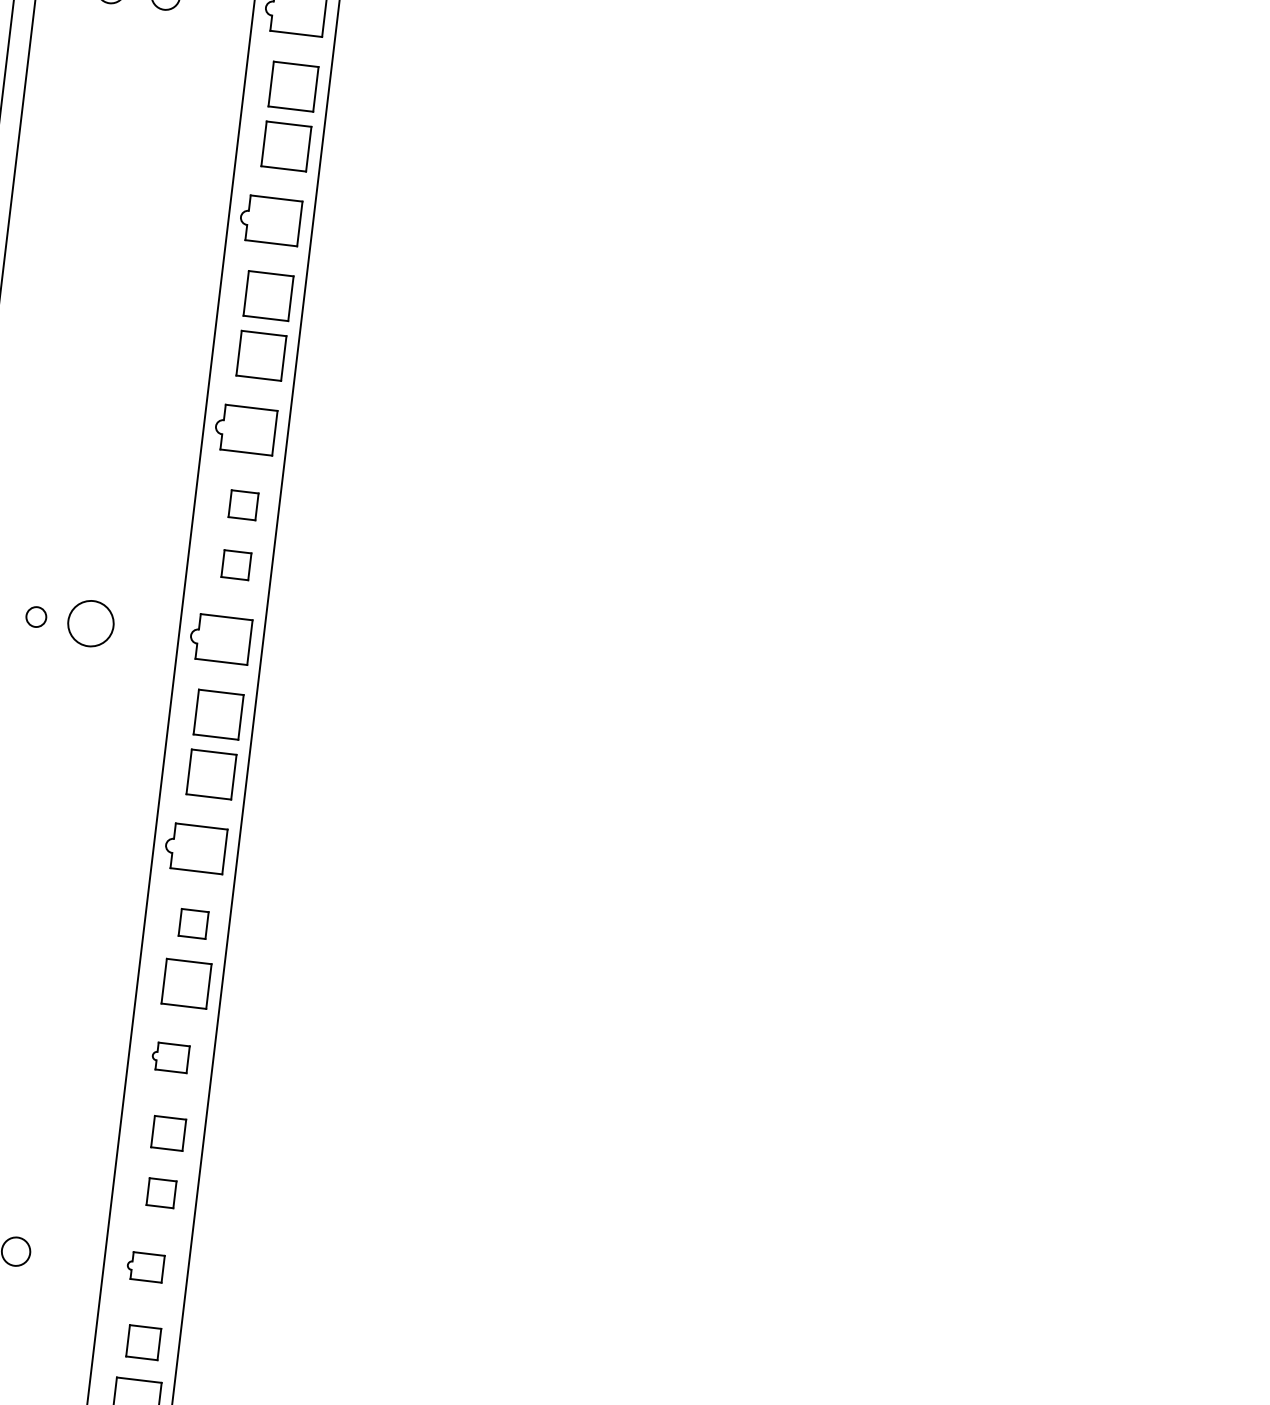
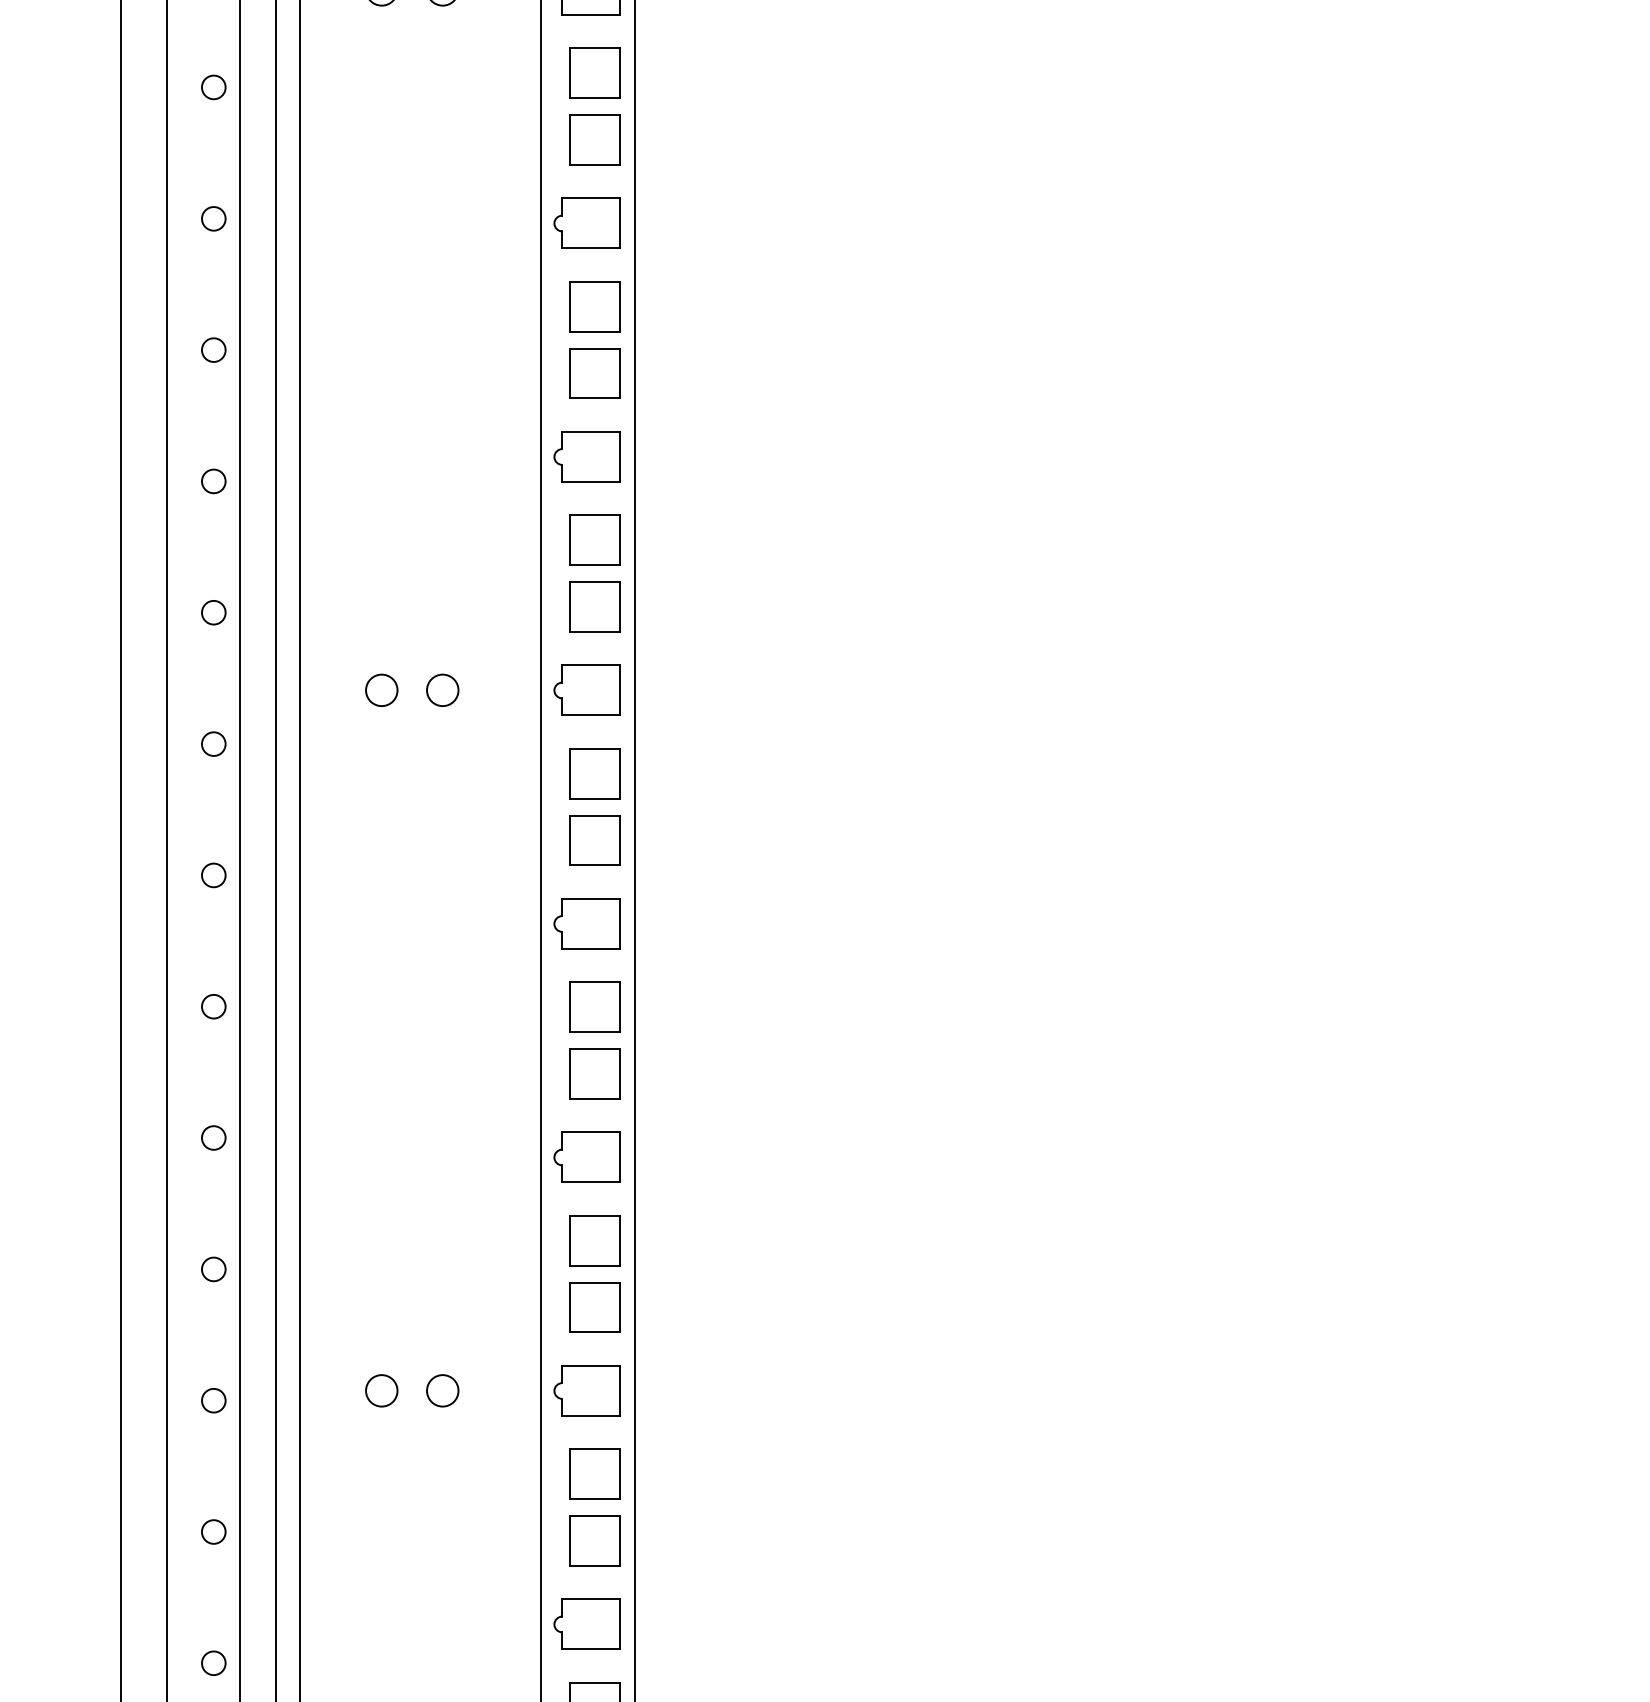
part: (243, 504) -> (594, 539), size x1.67
part: (235, 564) -> (594, 606), size x1.67
circle: (36, 616) -> (381, 689), size x1.43
circle: (90, 623) -> (442, 690), size x0.62
part: (193, 923) -> (594, 1006), size x1.67
part: (170, 1056) -> (586, 1156), size x1.67
part: (168, 1133) -> (594, 1240), size x1.43
part: (161, 1193) -> (594, 1307), size x1.67
part: (144, 1266) -> (586, 1390), size x1.67
part: (143, 1342) -> (594, 1473), size x1.43

